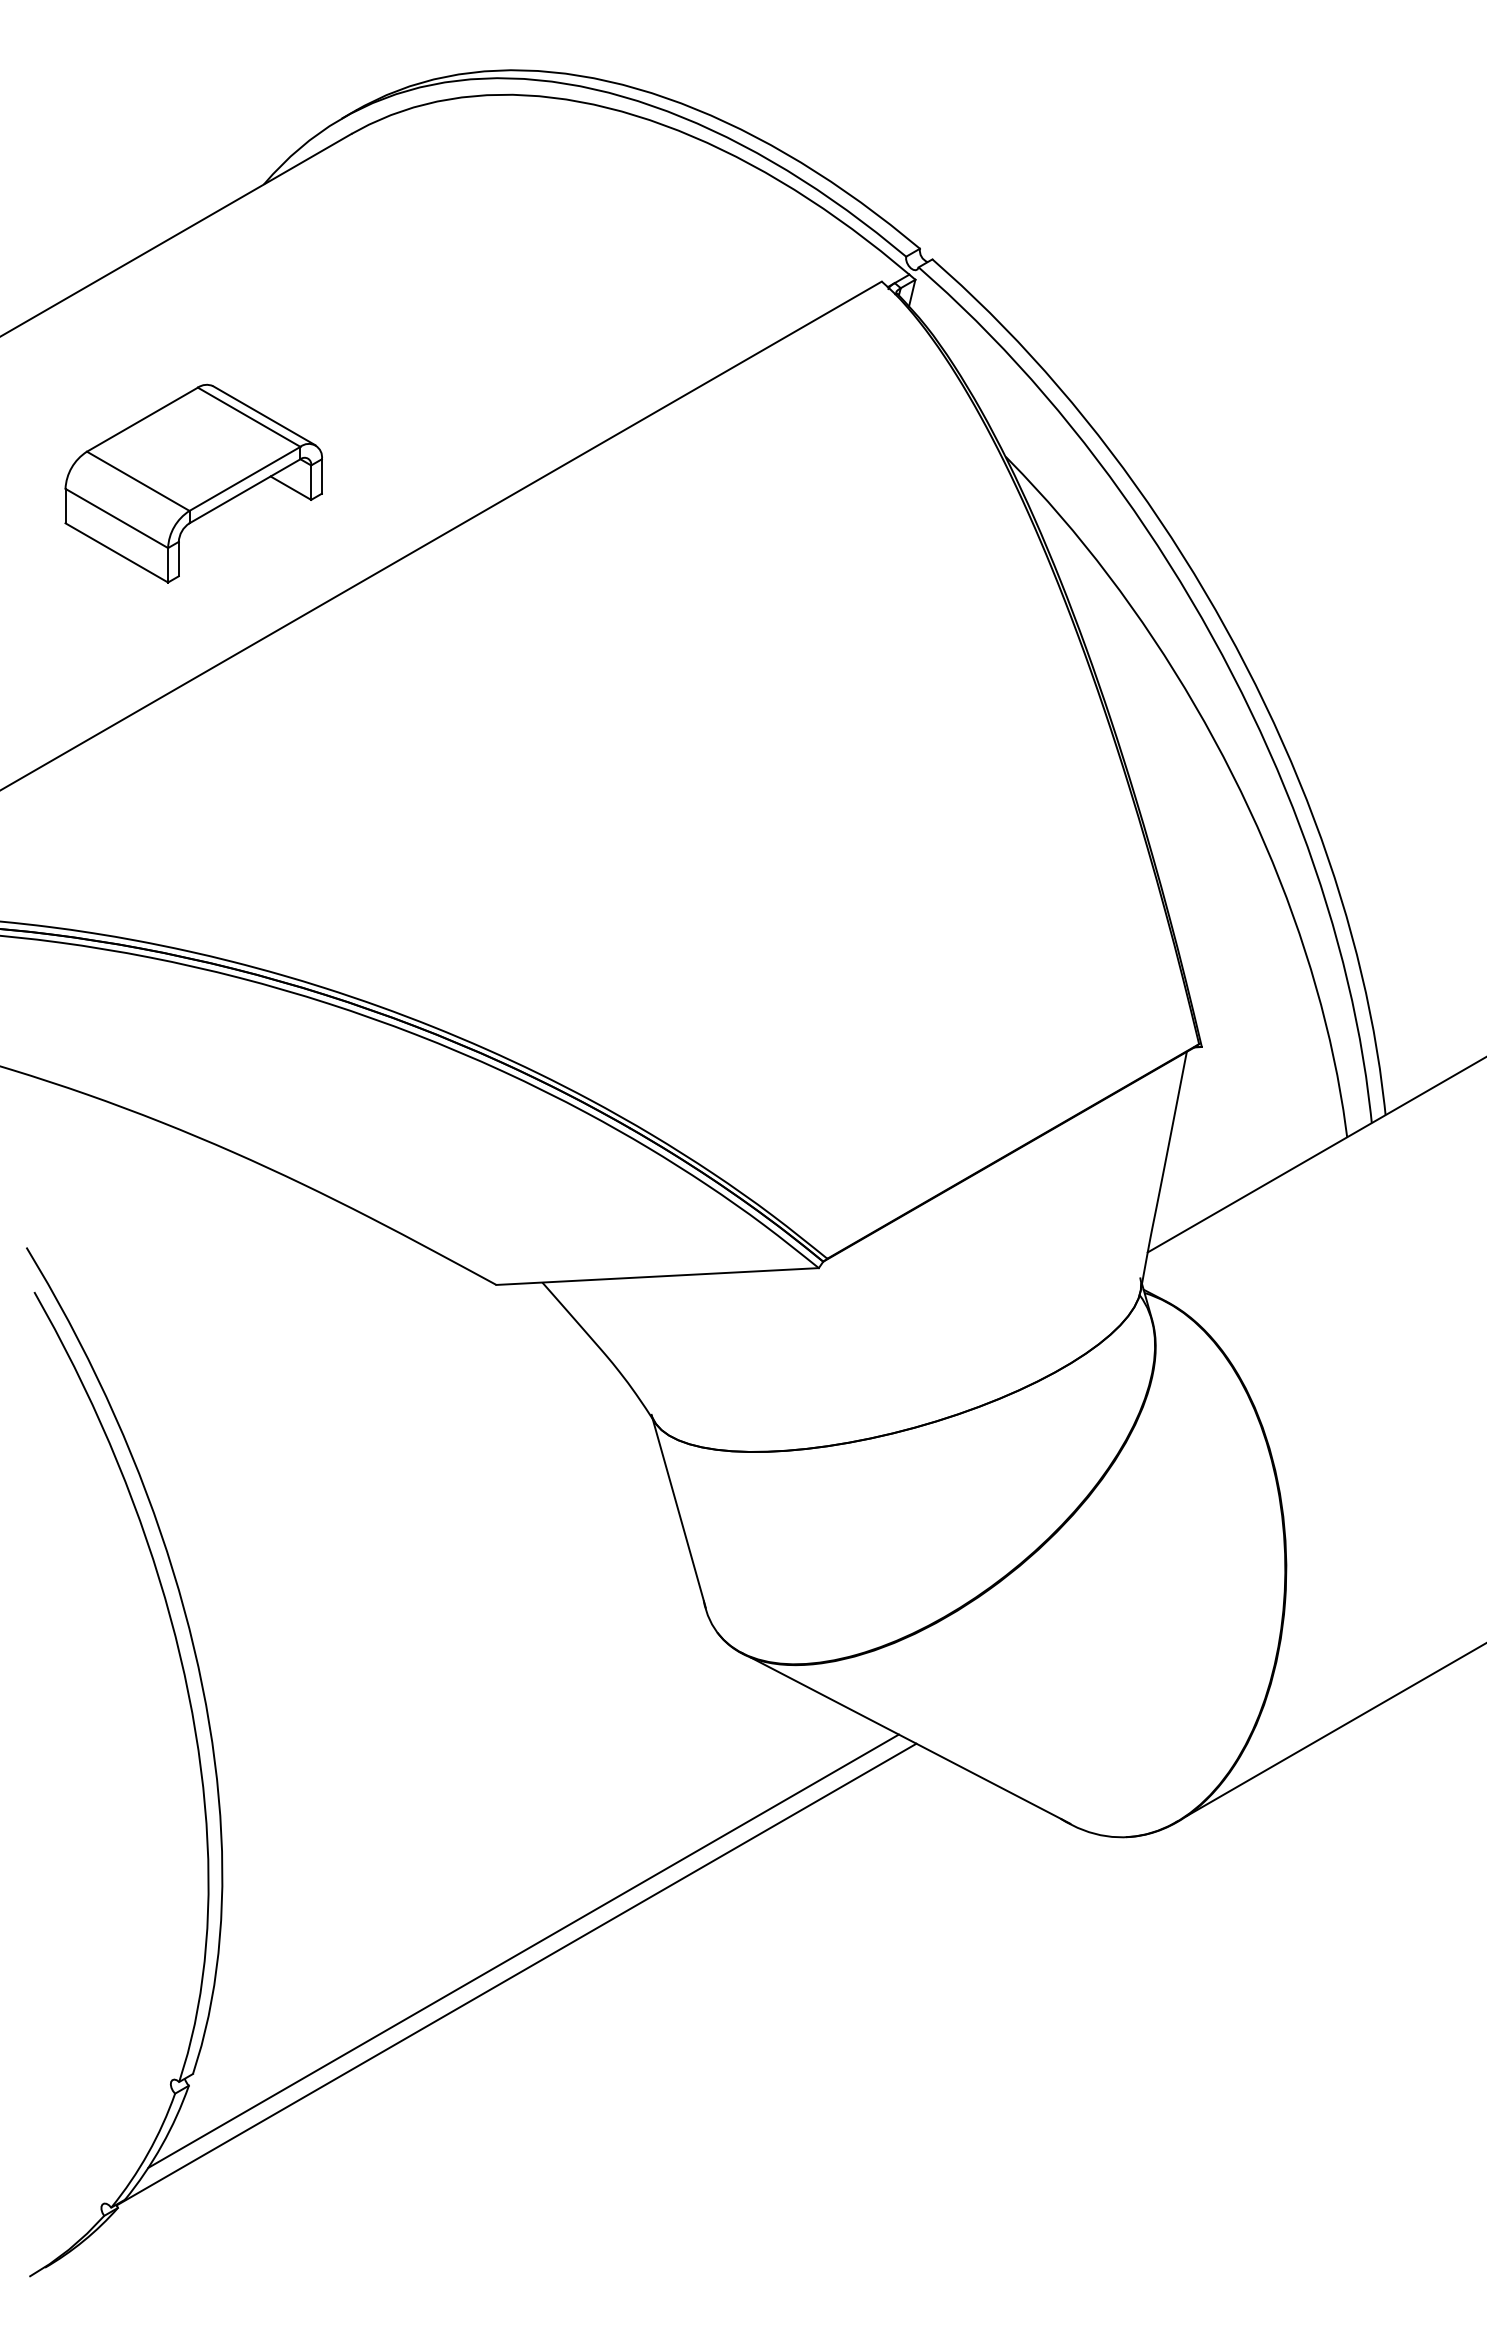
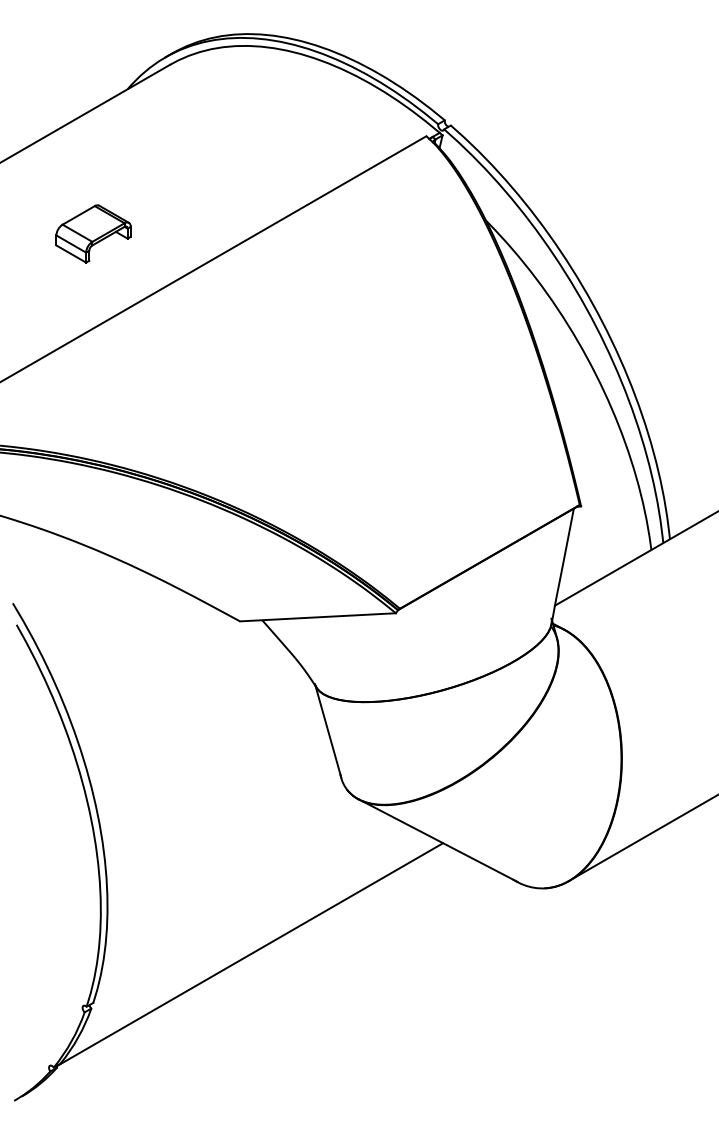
part: (193, 482) -> (93, 233), size x0.6
line: (522, 1951) -> (252, 943), removed

